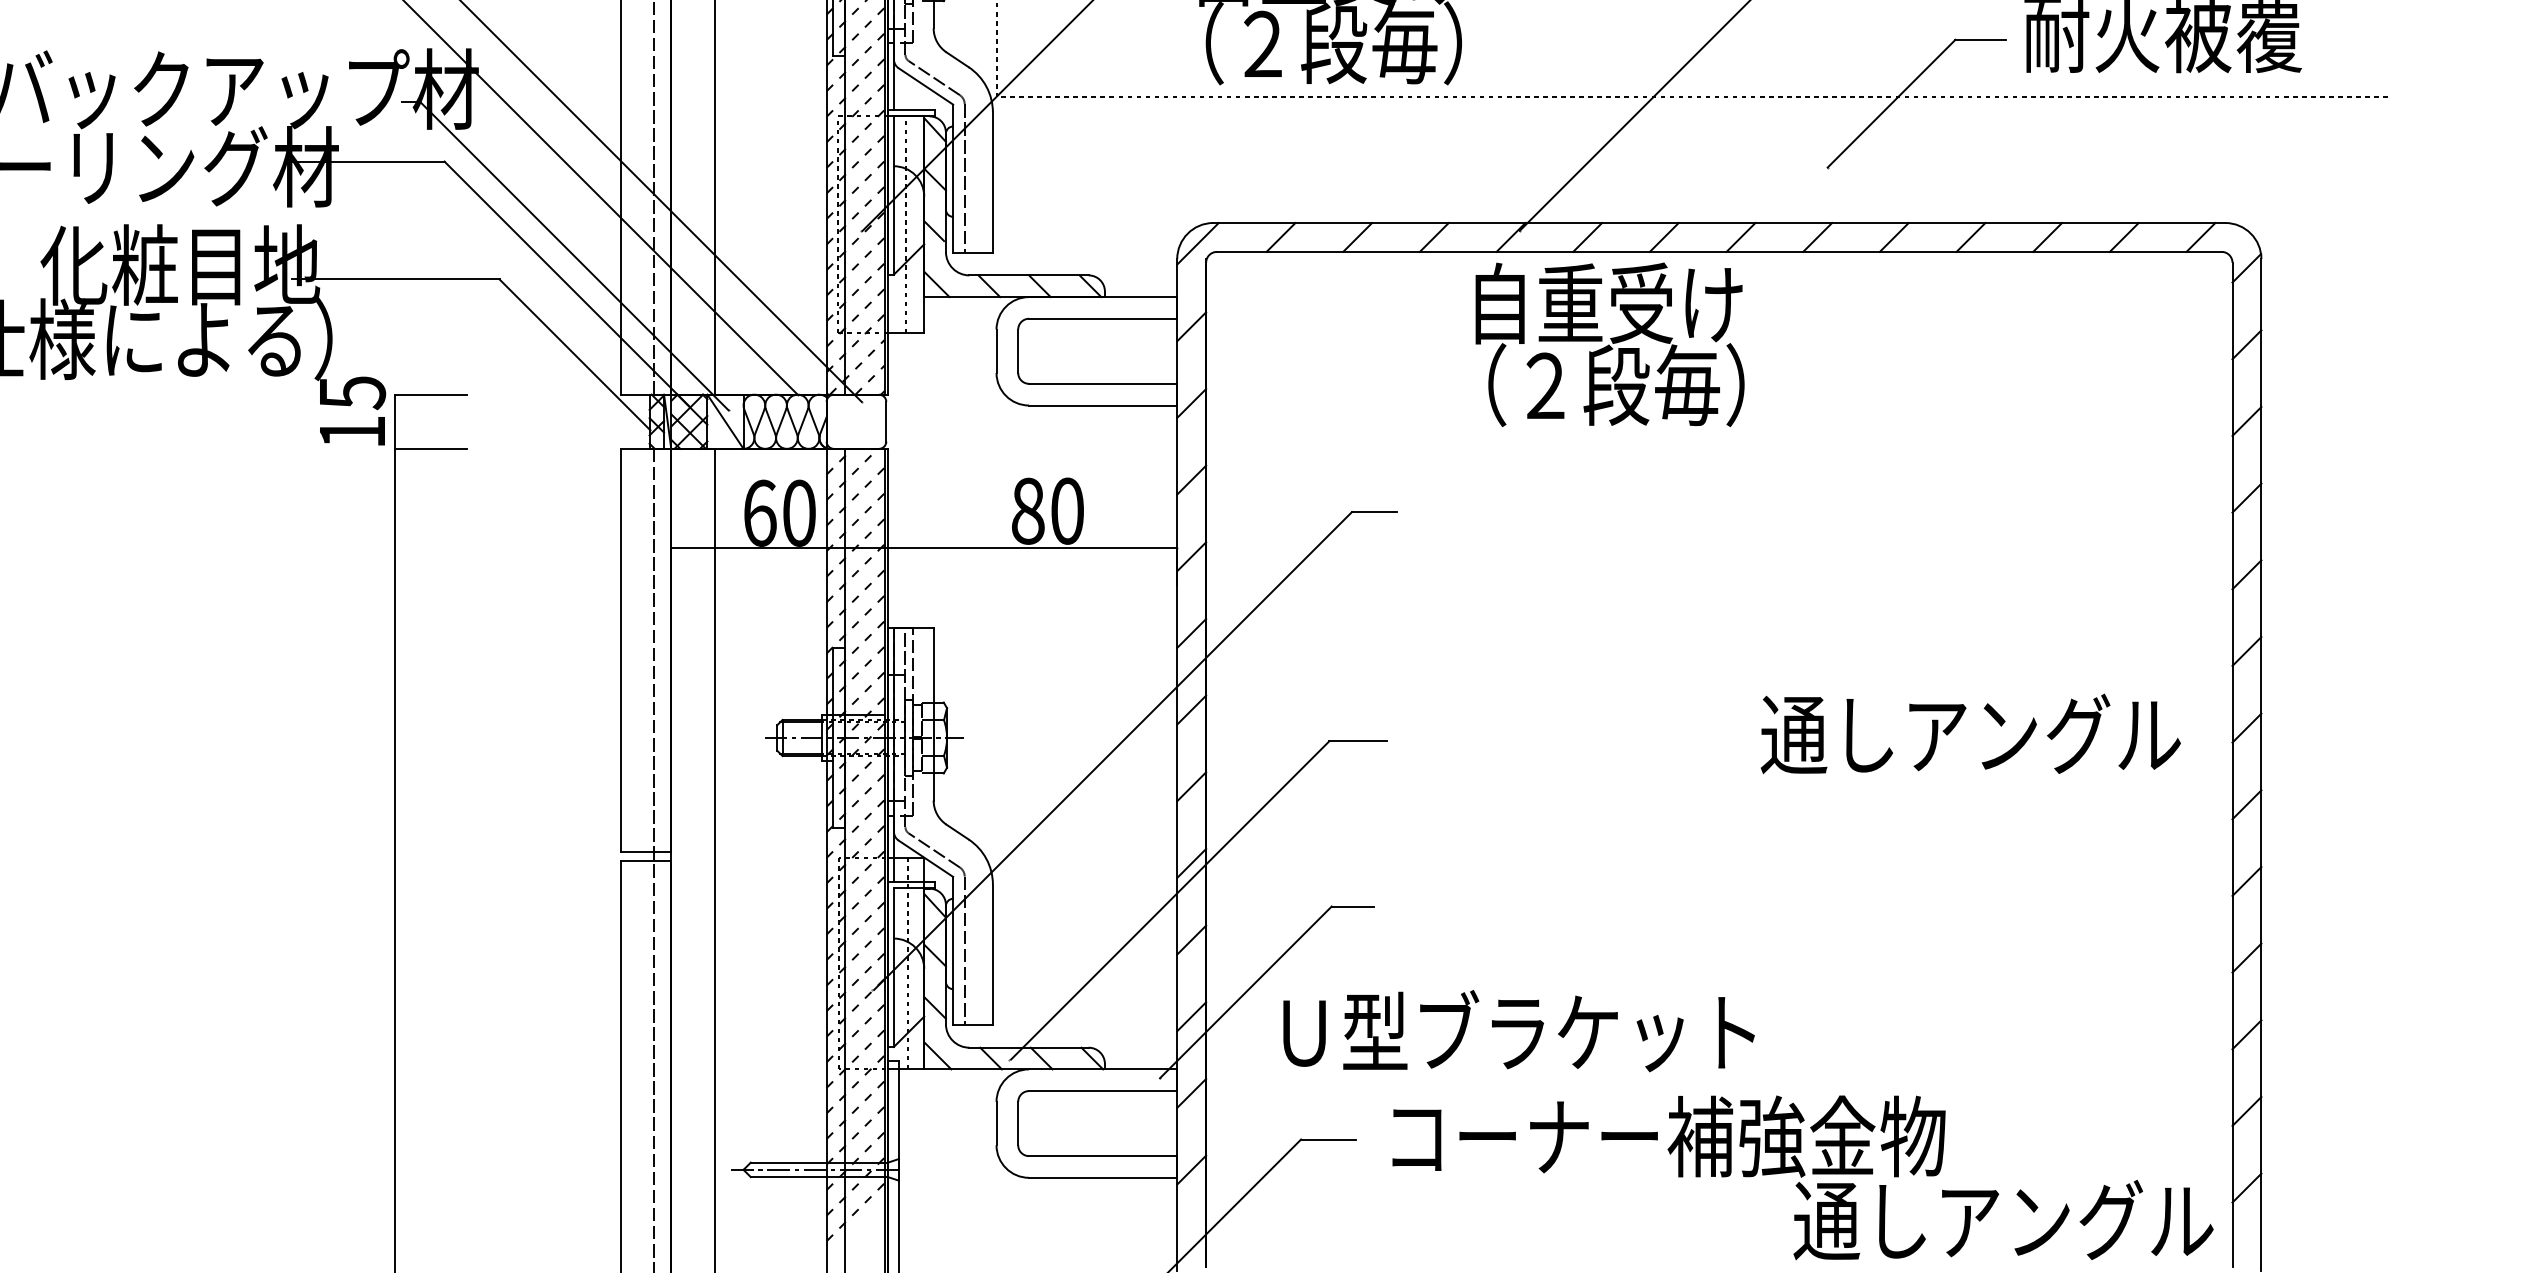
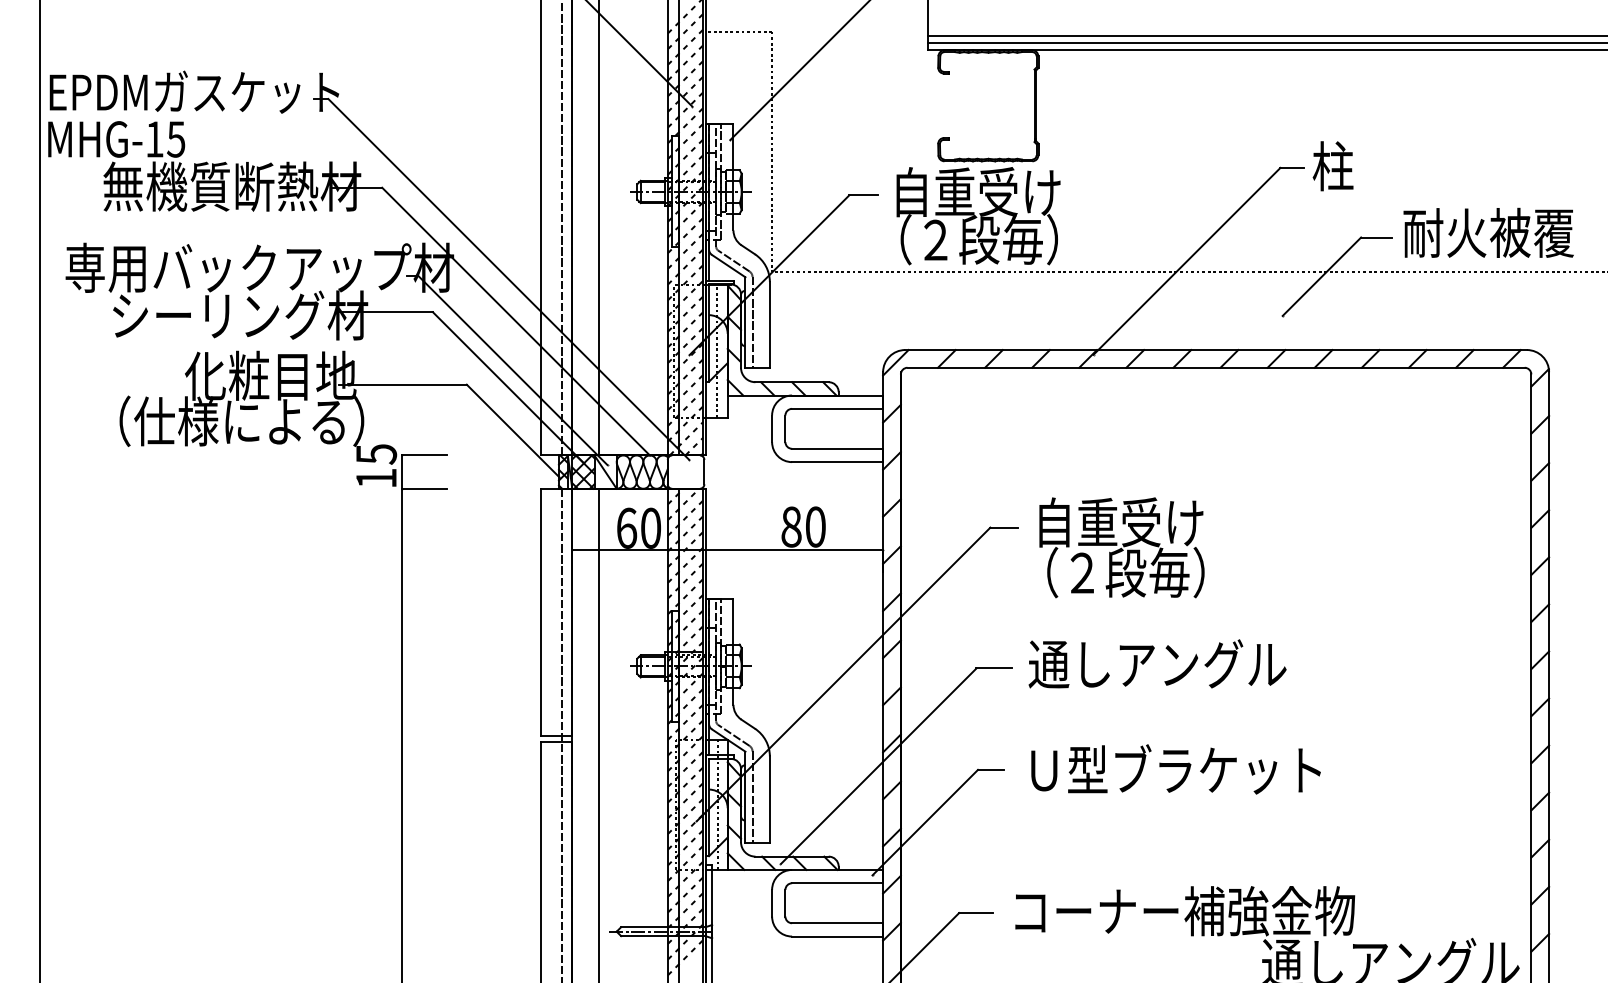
text: (1609, 344) -> (1121, 547), moved
text: (1970, 733) -> (1157, 663), moved
text: (1518, 1031) -> (1175, 769), moved

